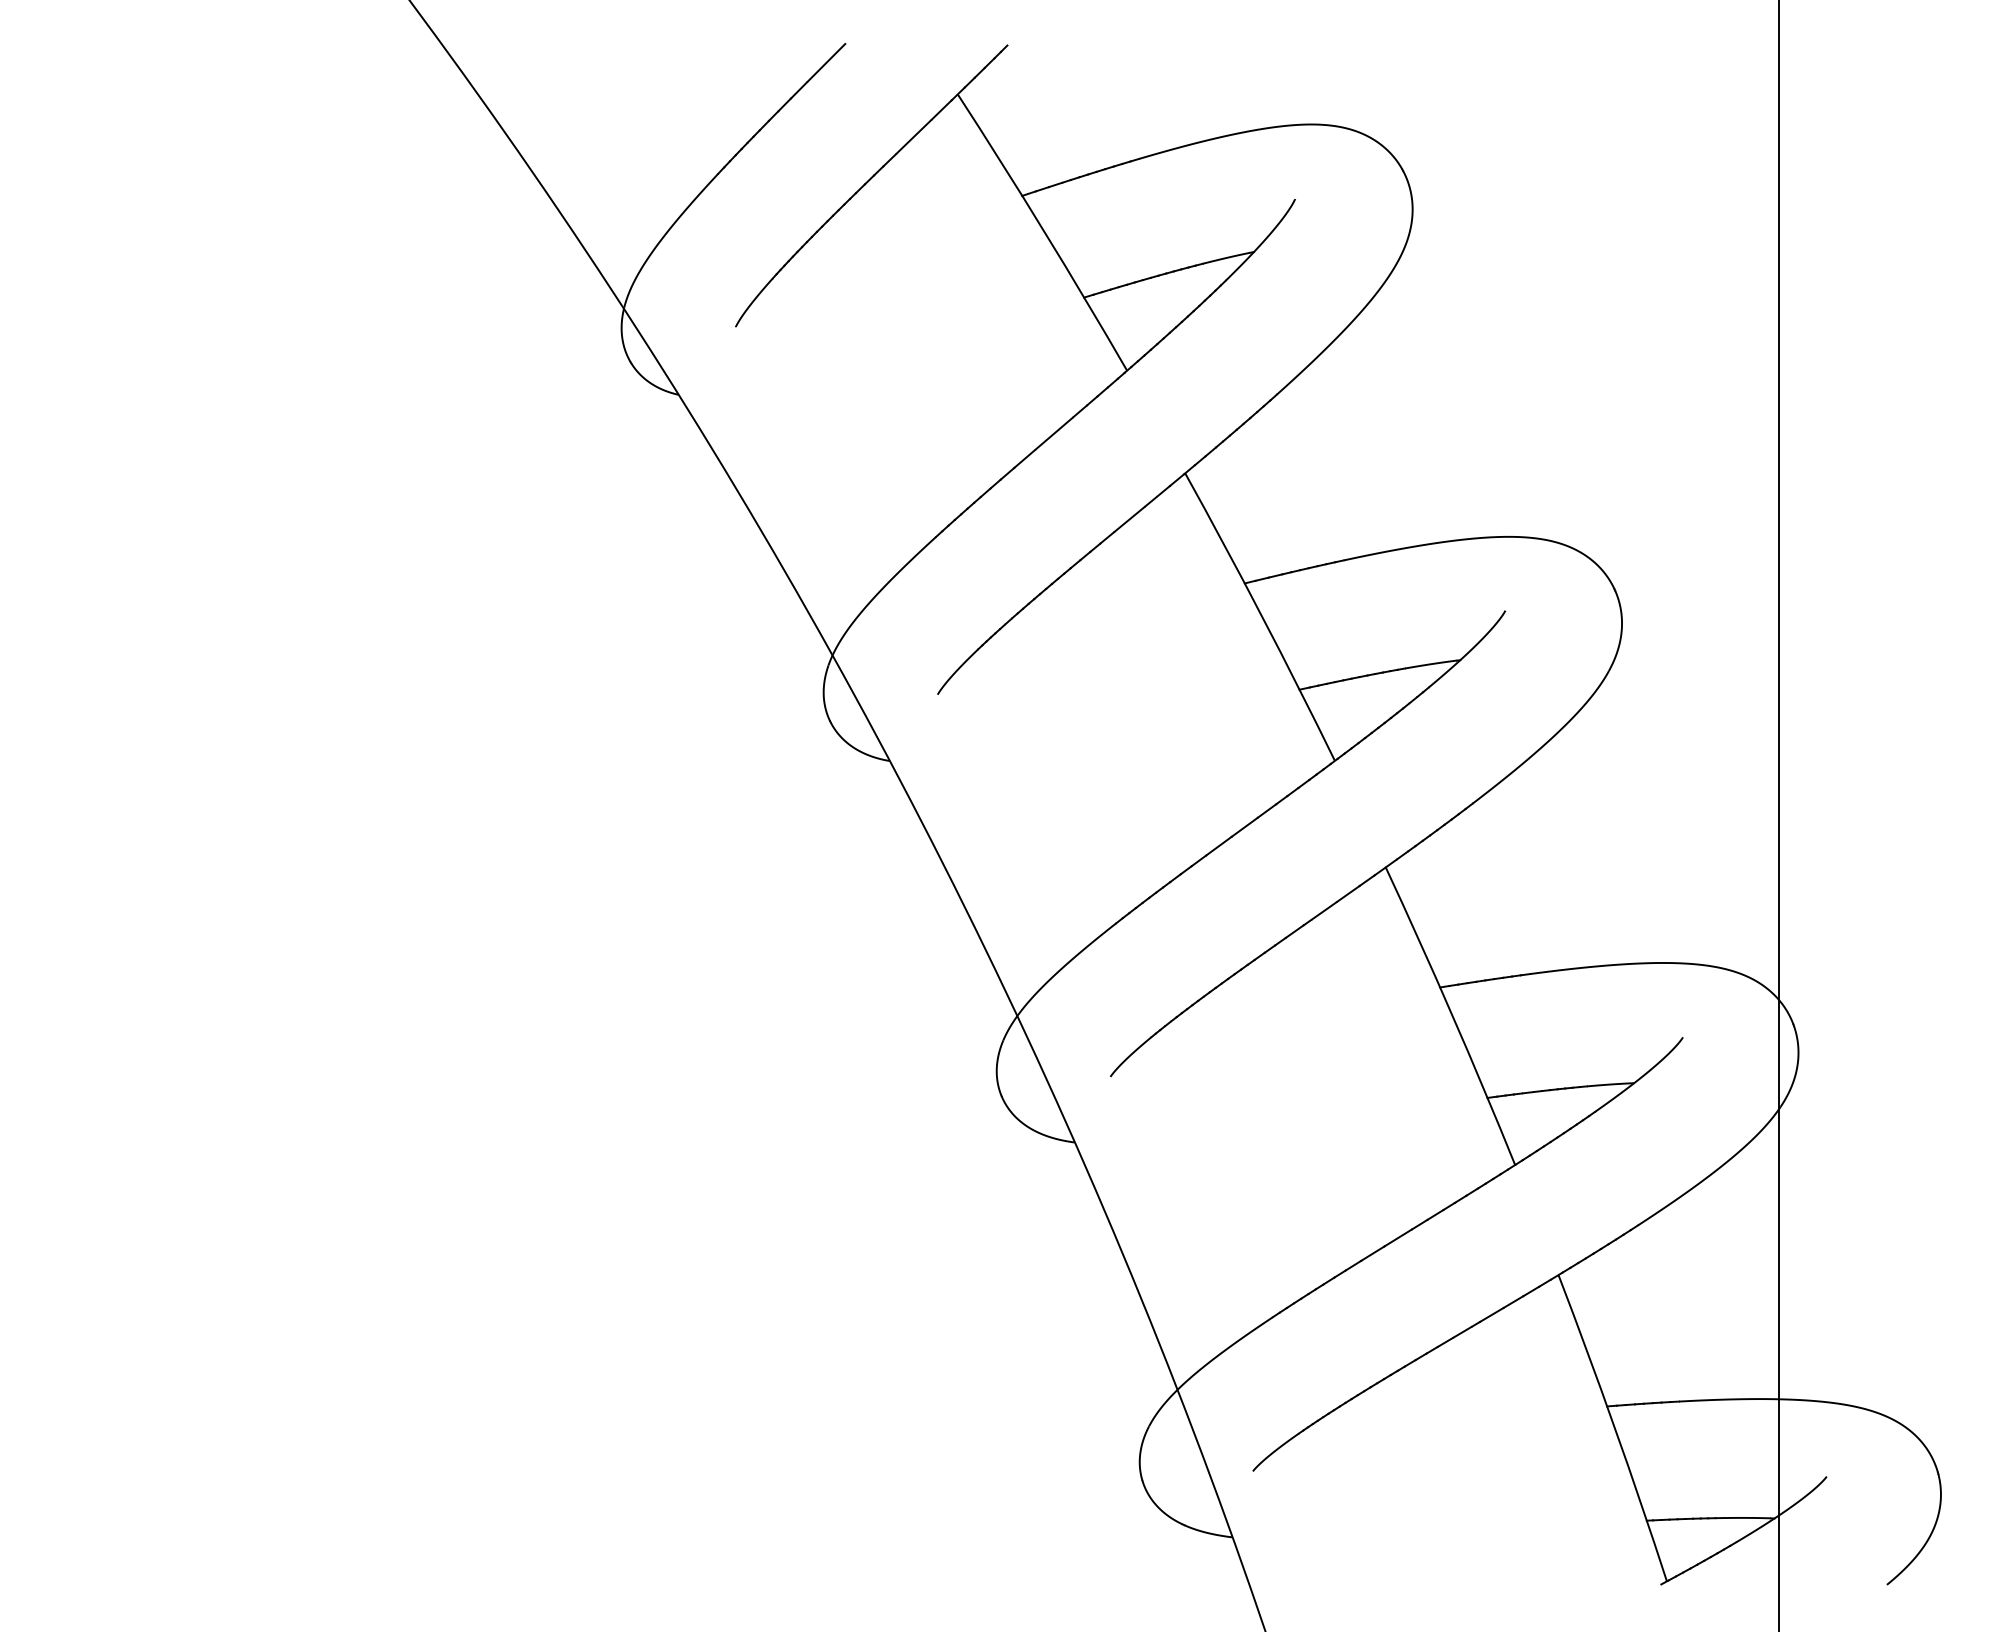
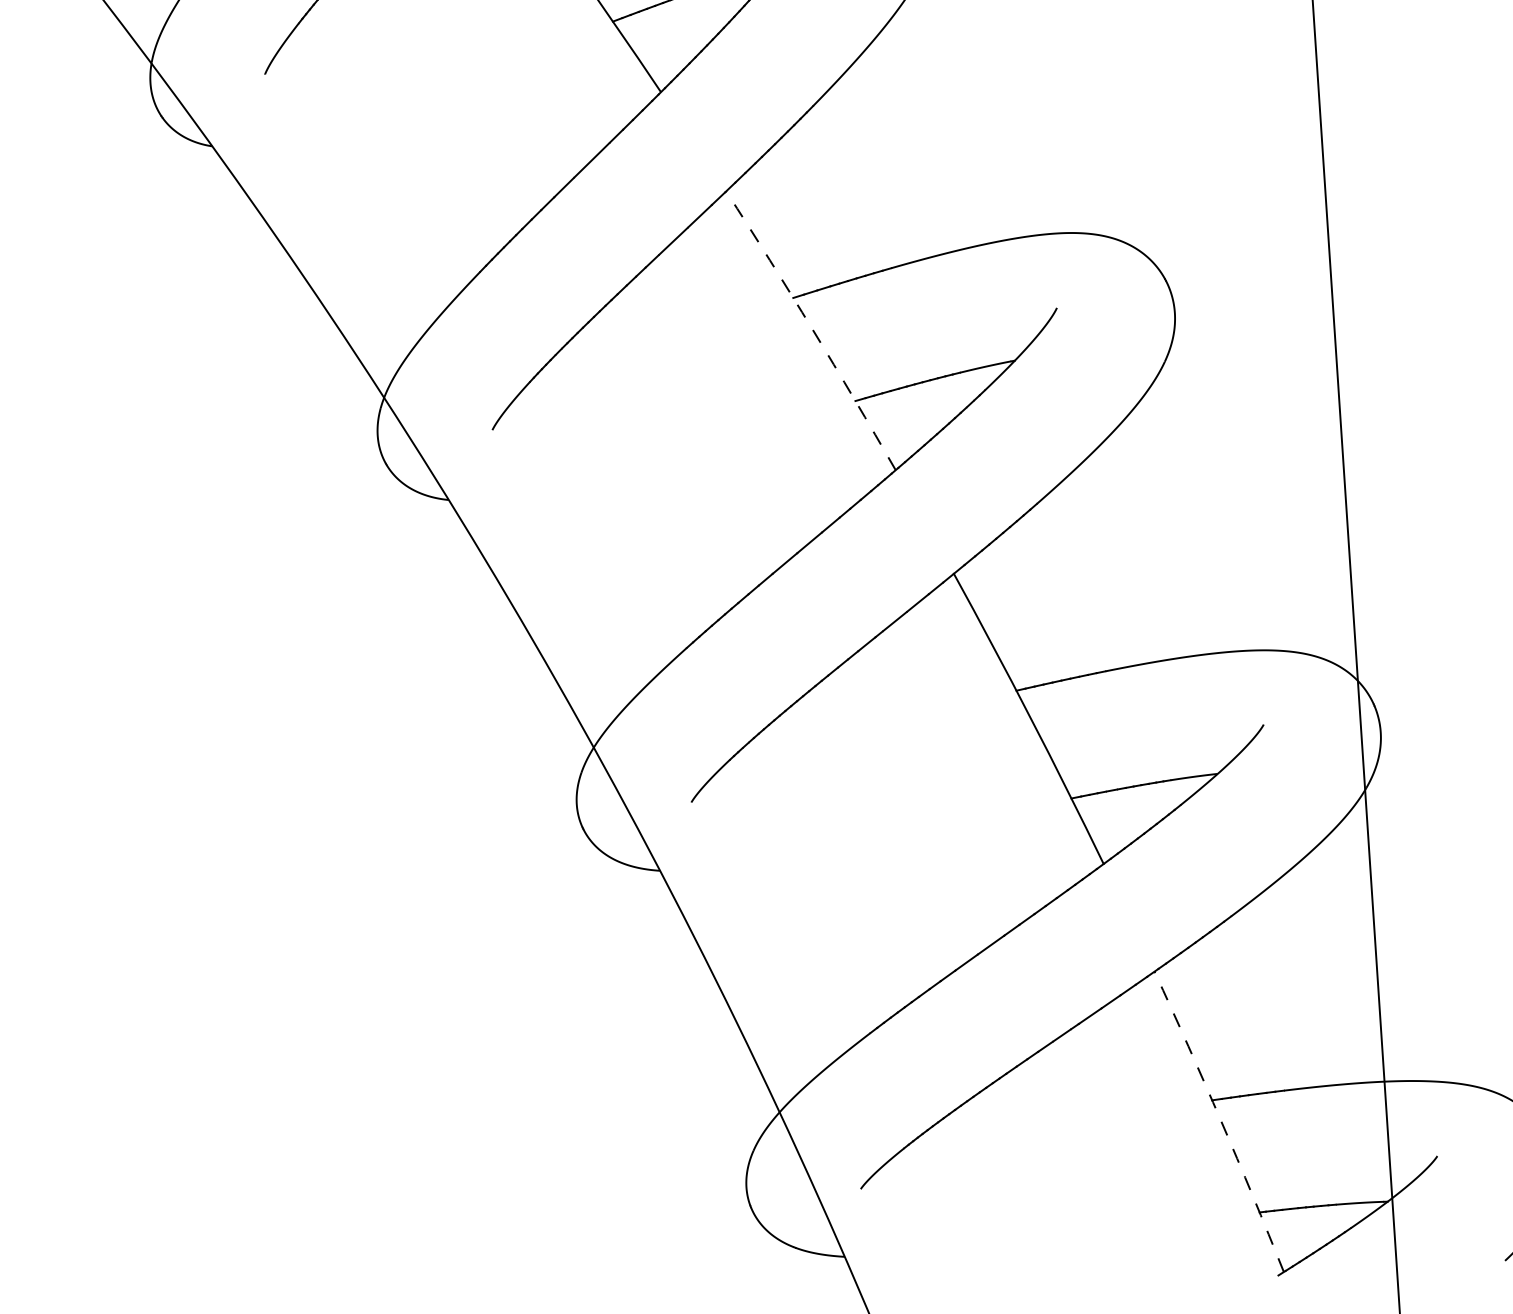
arc: (1261, 616) -> (812, 330), solid -> dashed
arc: (1614, 1427) -> (1220, 1120), solid -> dashed

